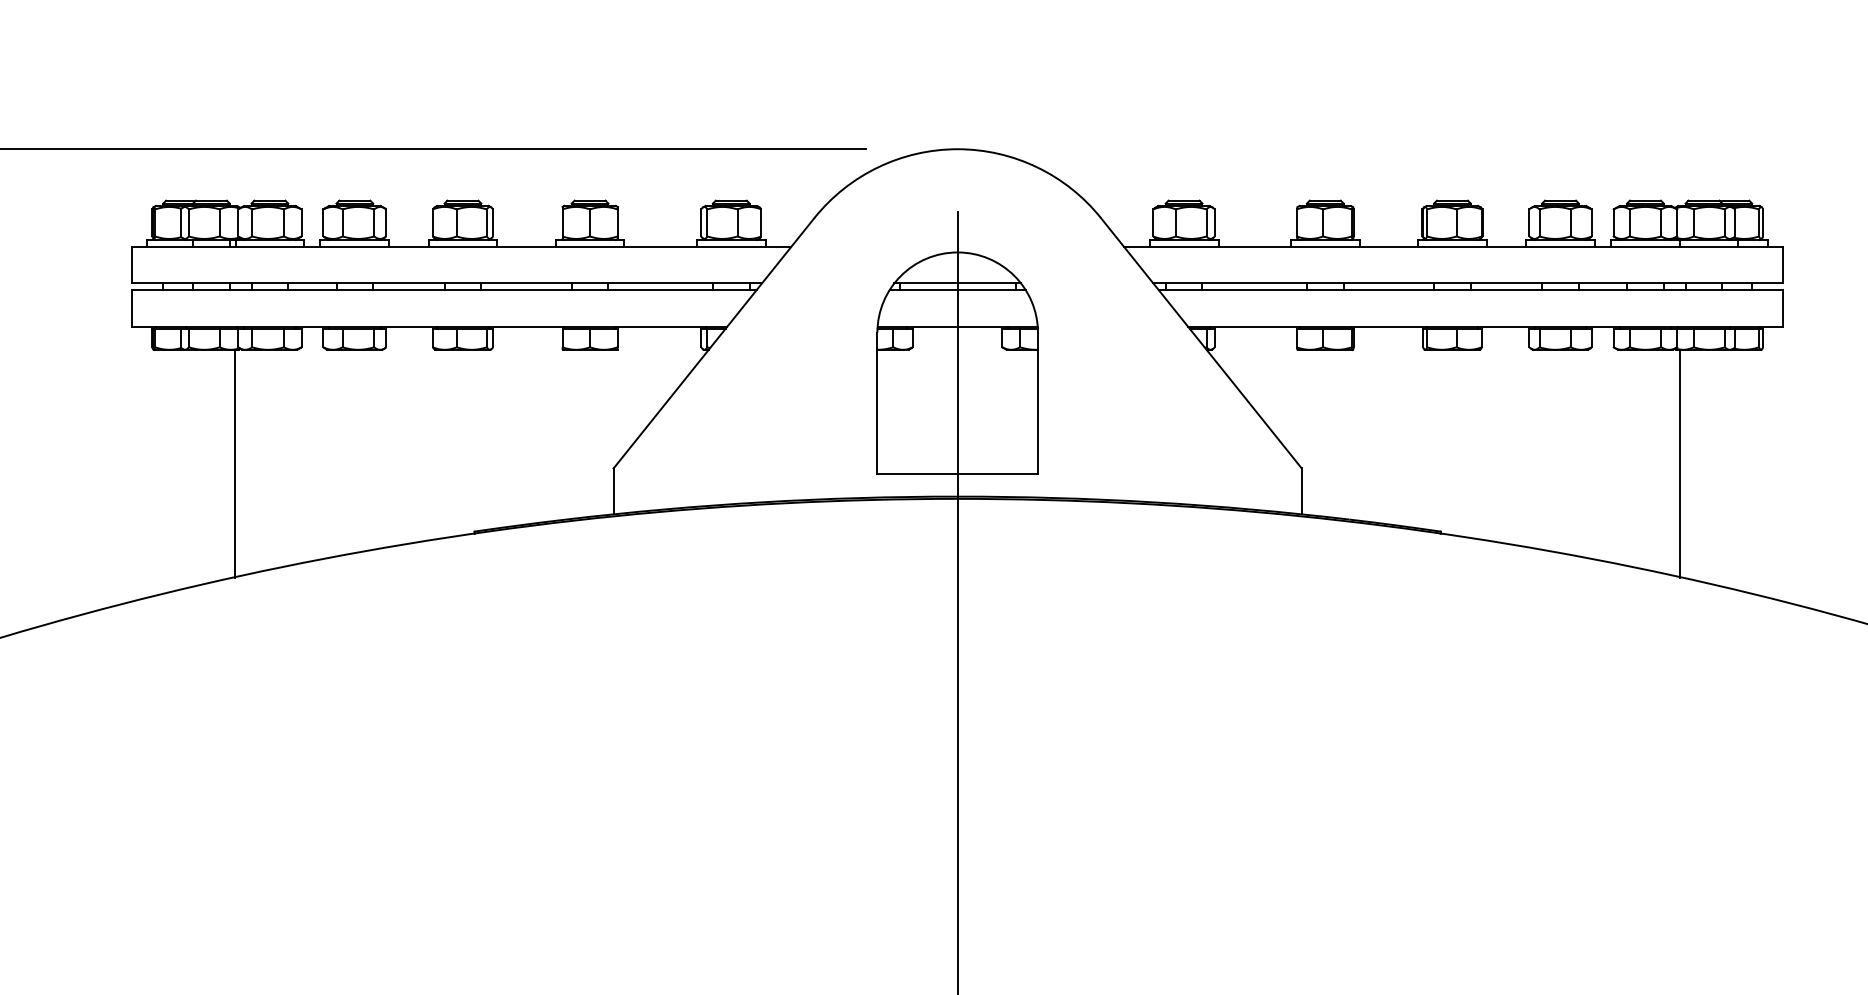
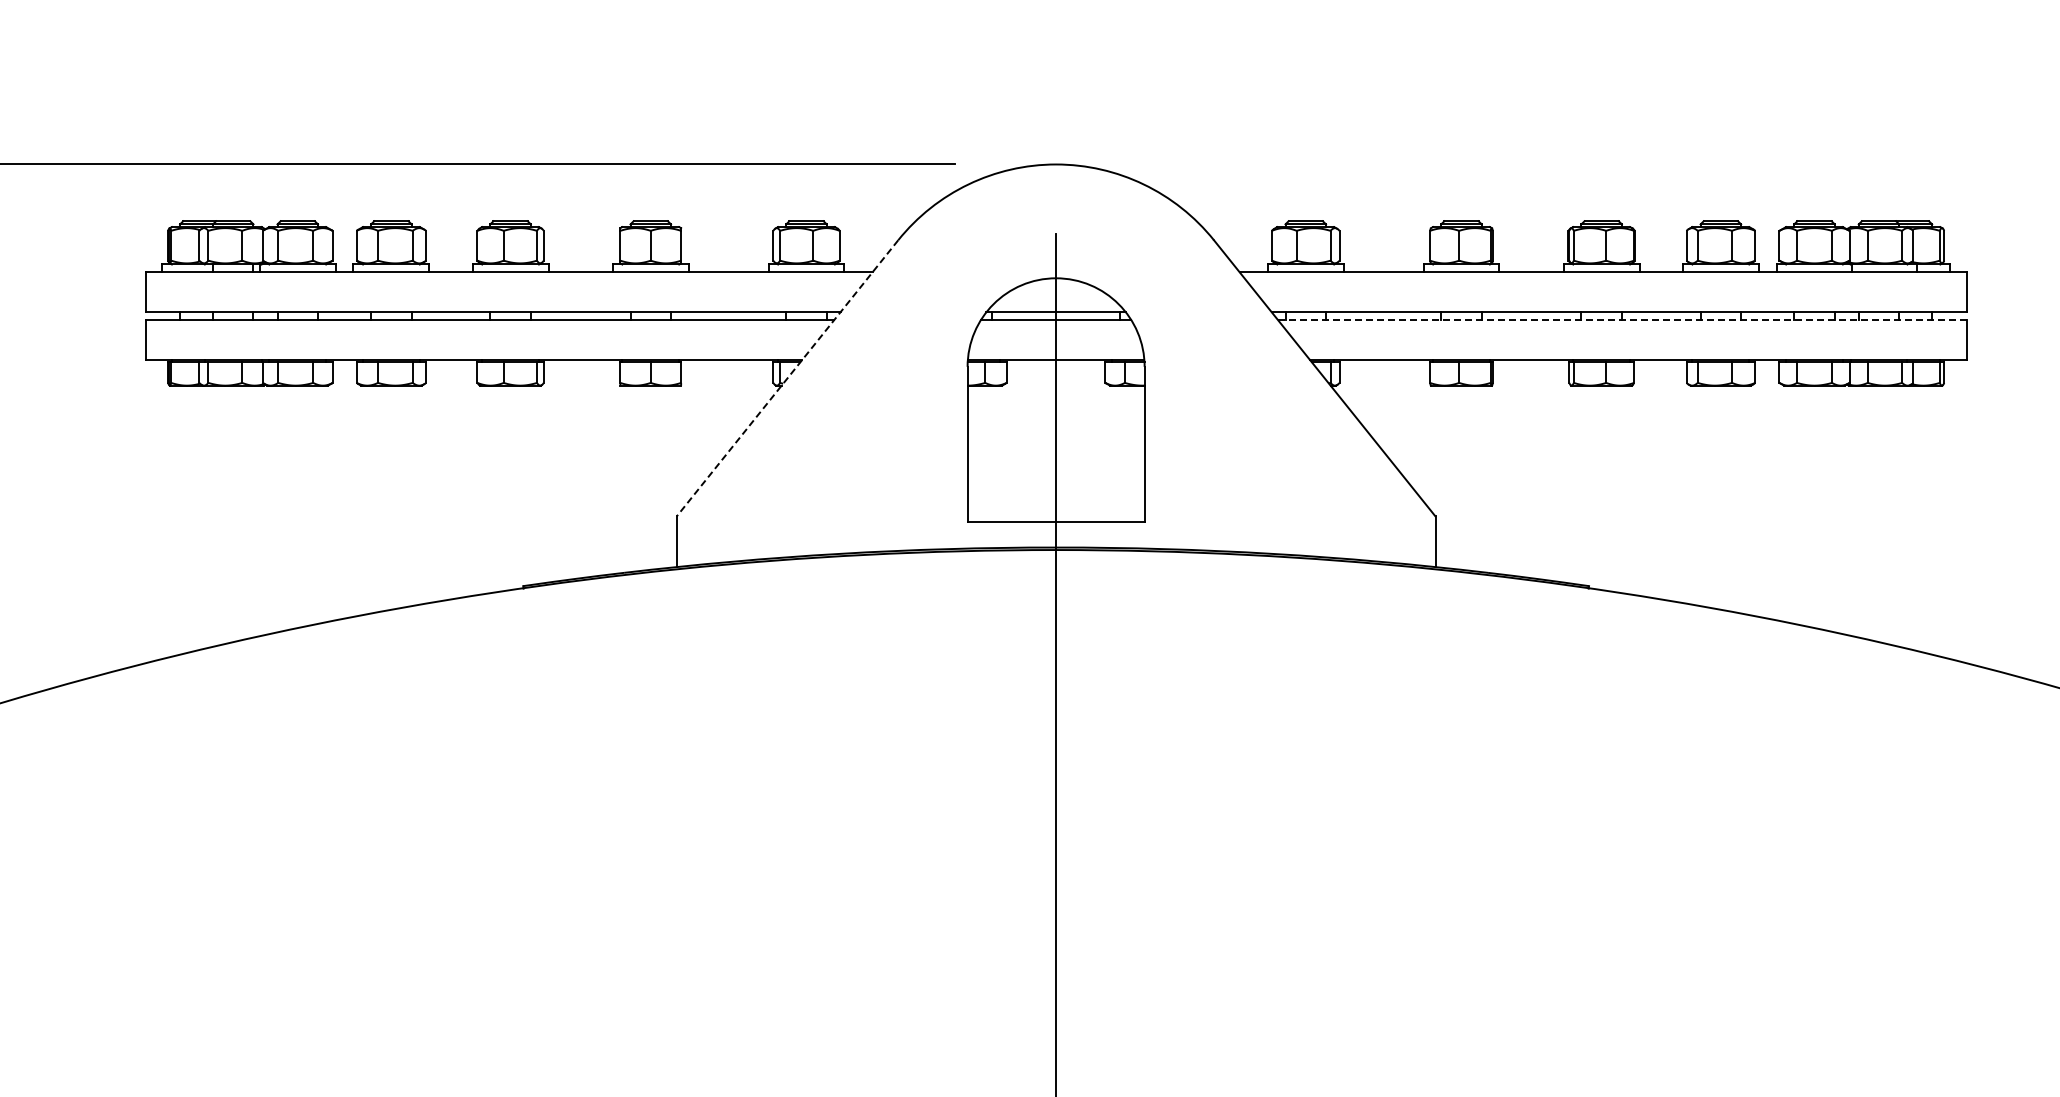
line: (1471, 289) -> (1622, 319), solid -> dashed
line: (714, 343) -> (787, 378), solid -> dashed
line: (235, 463) -> (259, 511), removed
line: (1679, 463) -> (1852, 511), removed

